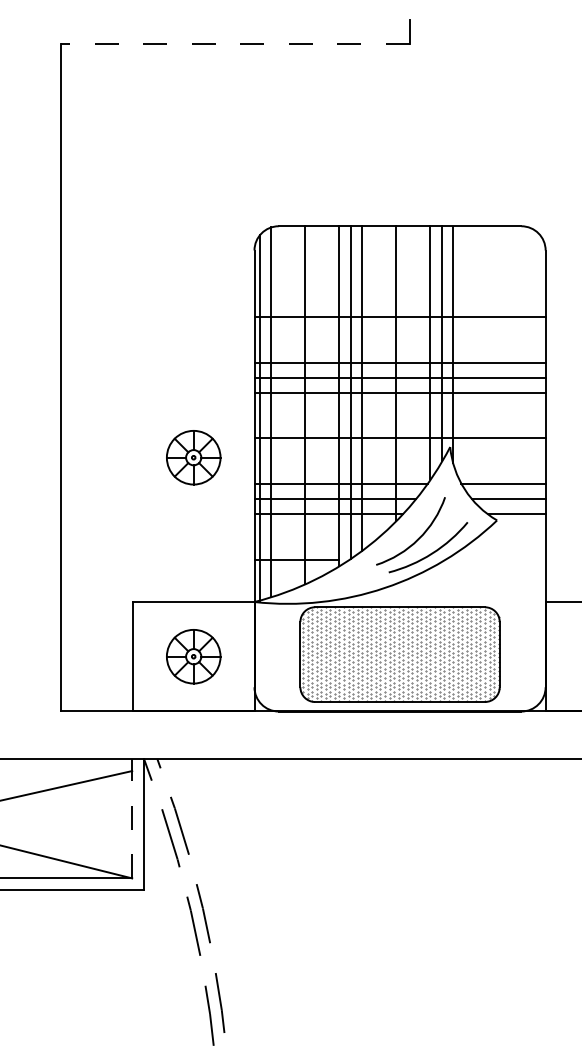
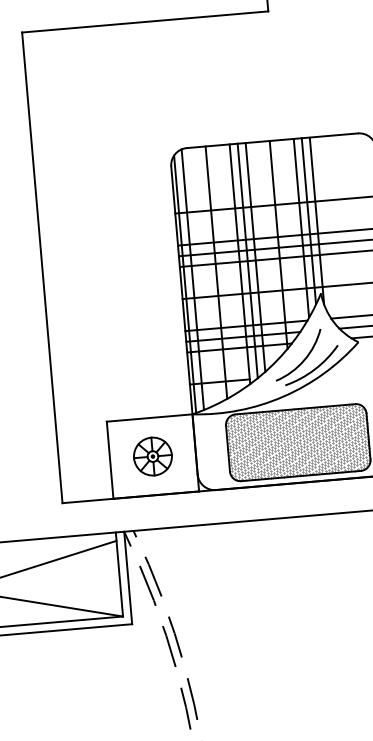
line: (235, 43) -> (145, 21), dashed -> solid
part: (193, 457) -> (140, 316), removed
line: (132, 818) -> (119, 574), dashed -> solid

